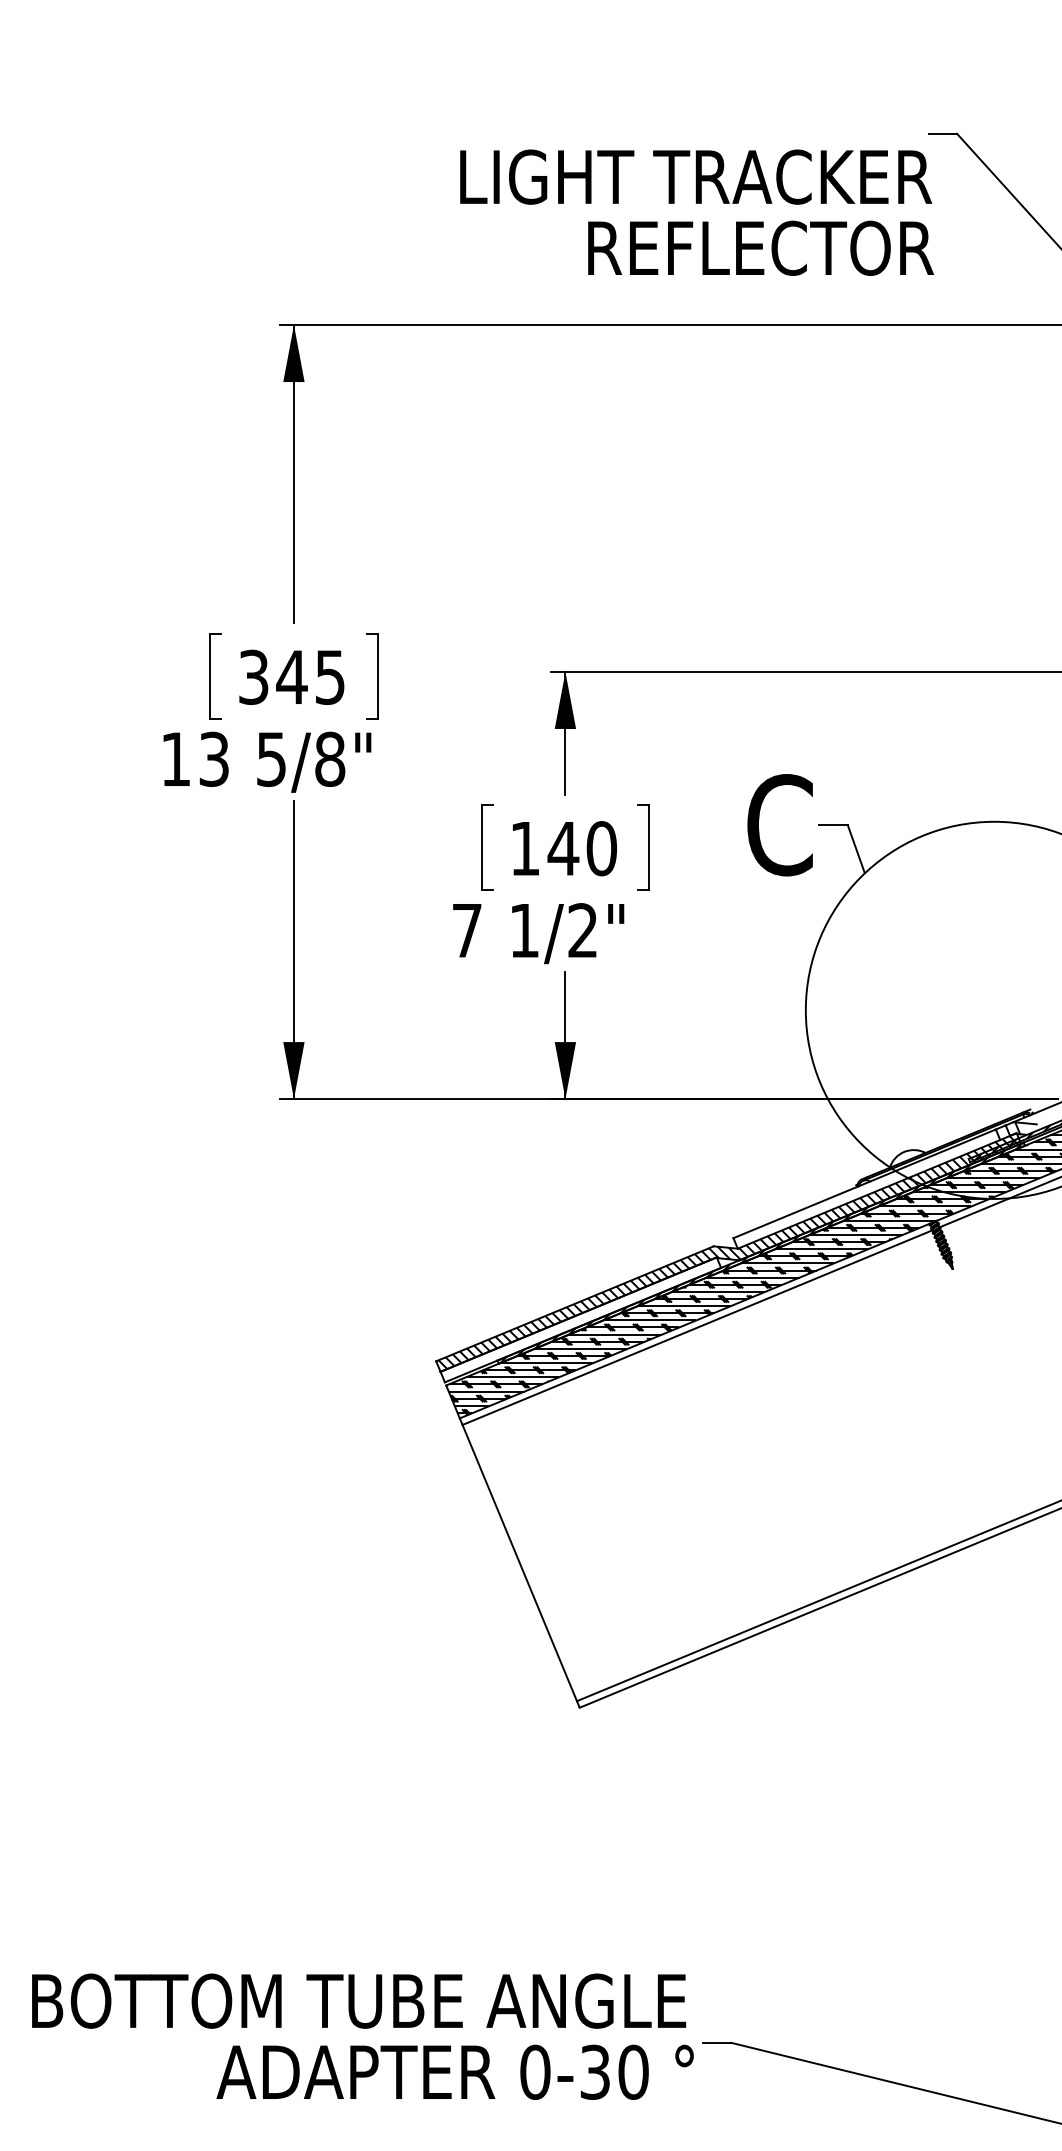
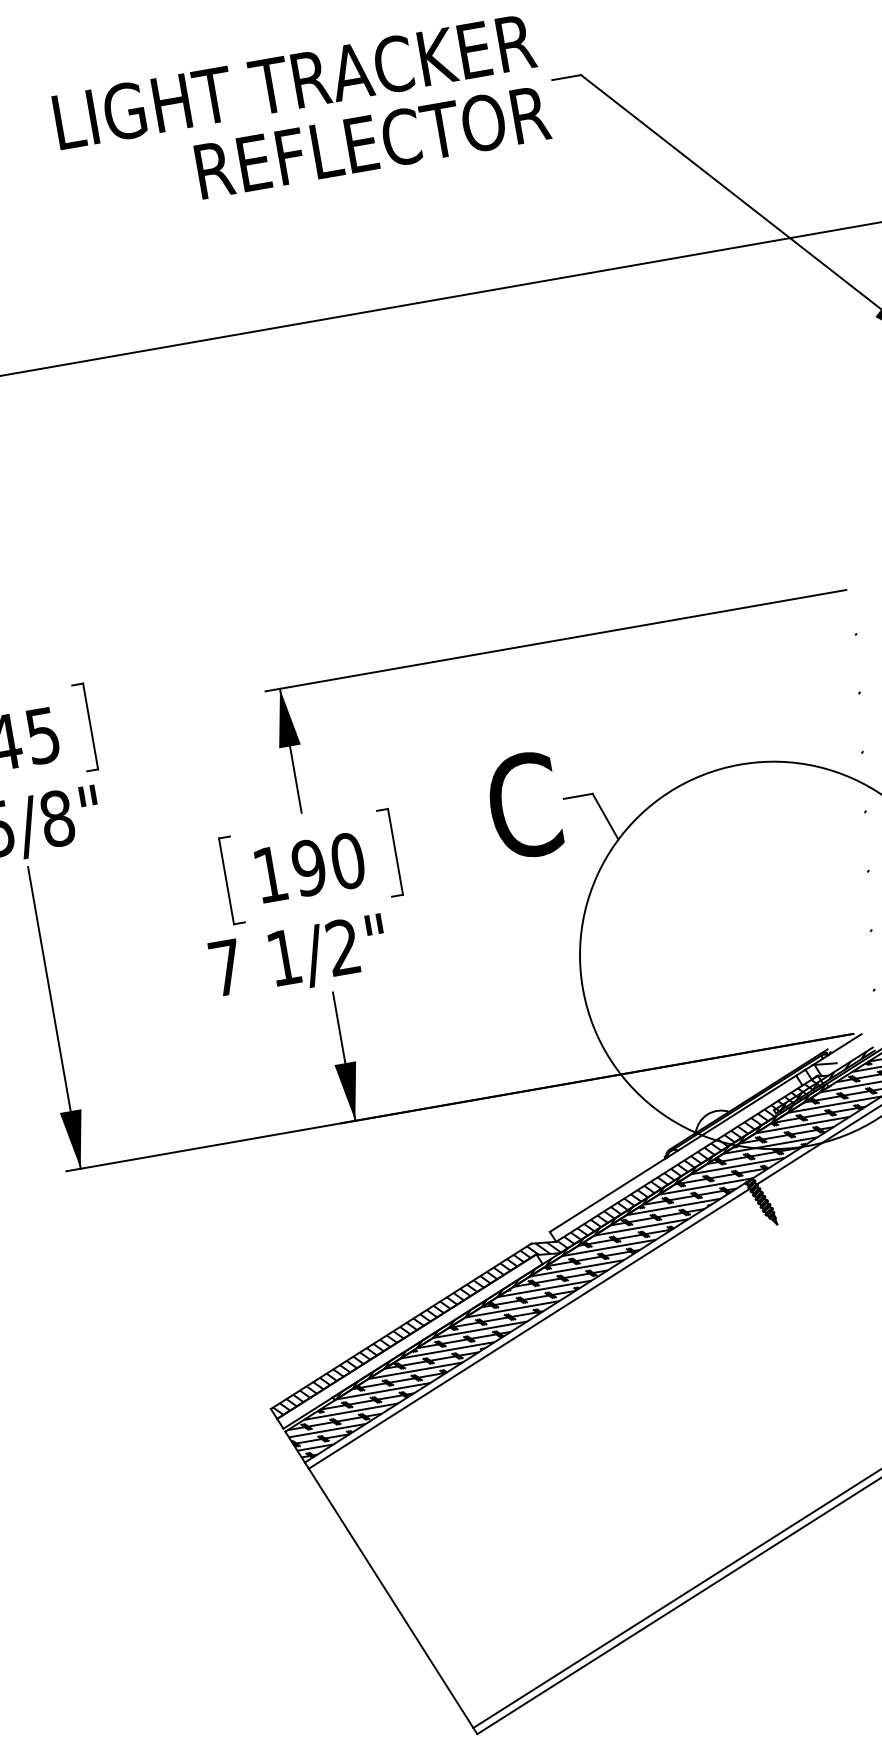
text: (697, 212) -> (302, 117), moved
text: (563, 848) -> (309, 867), 140 -> 190

